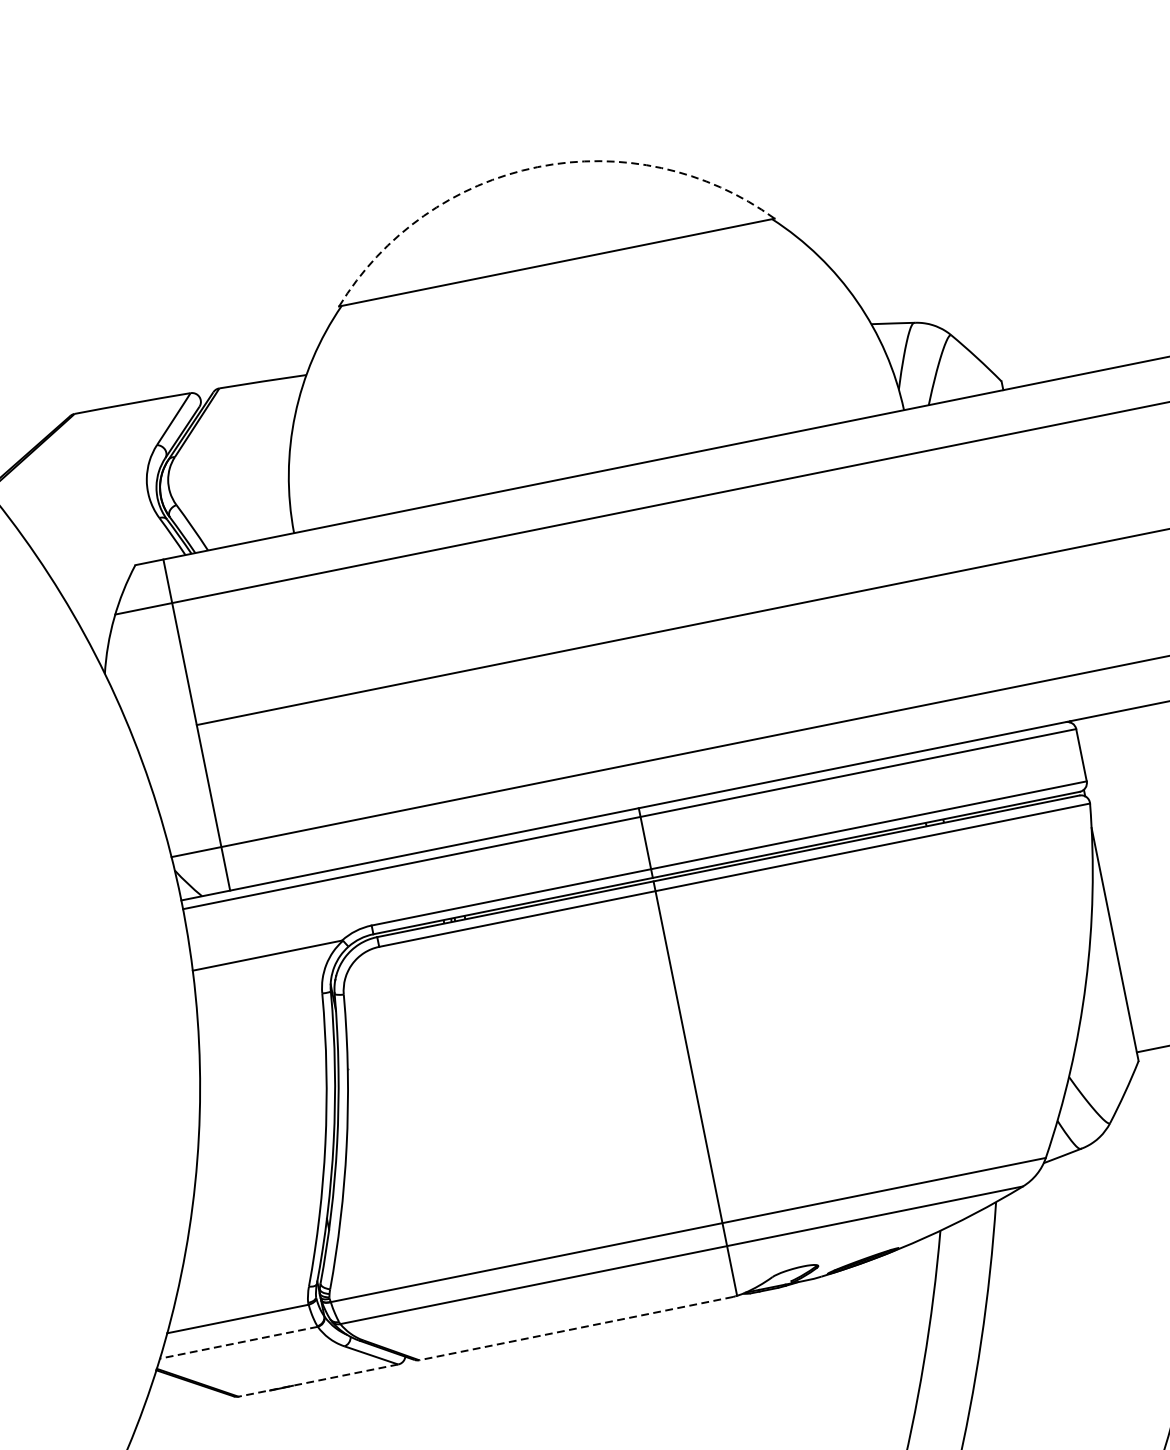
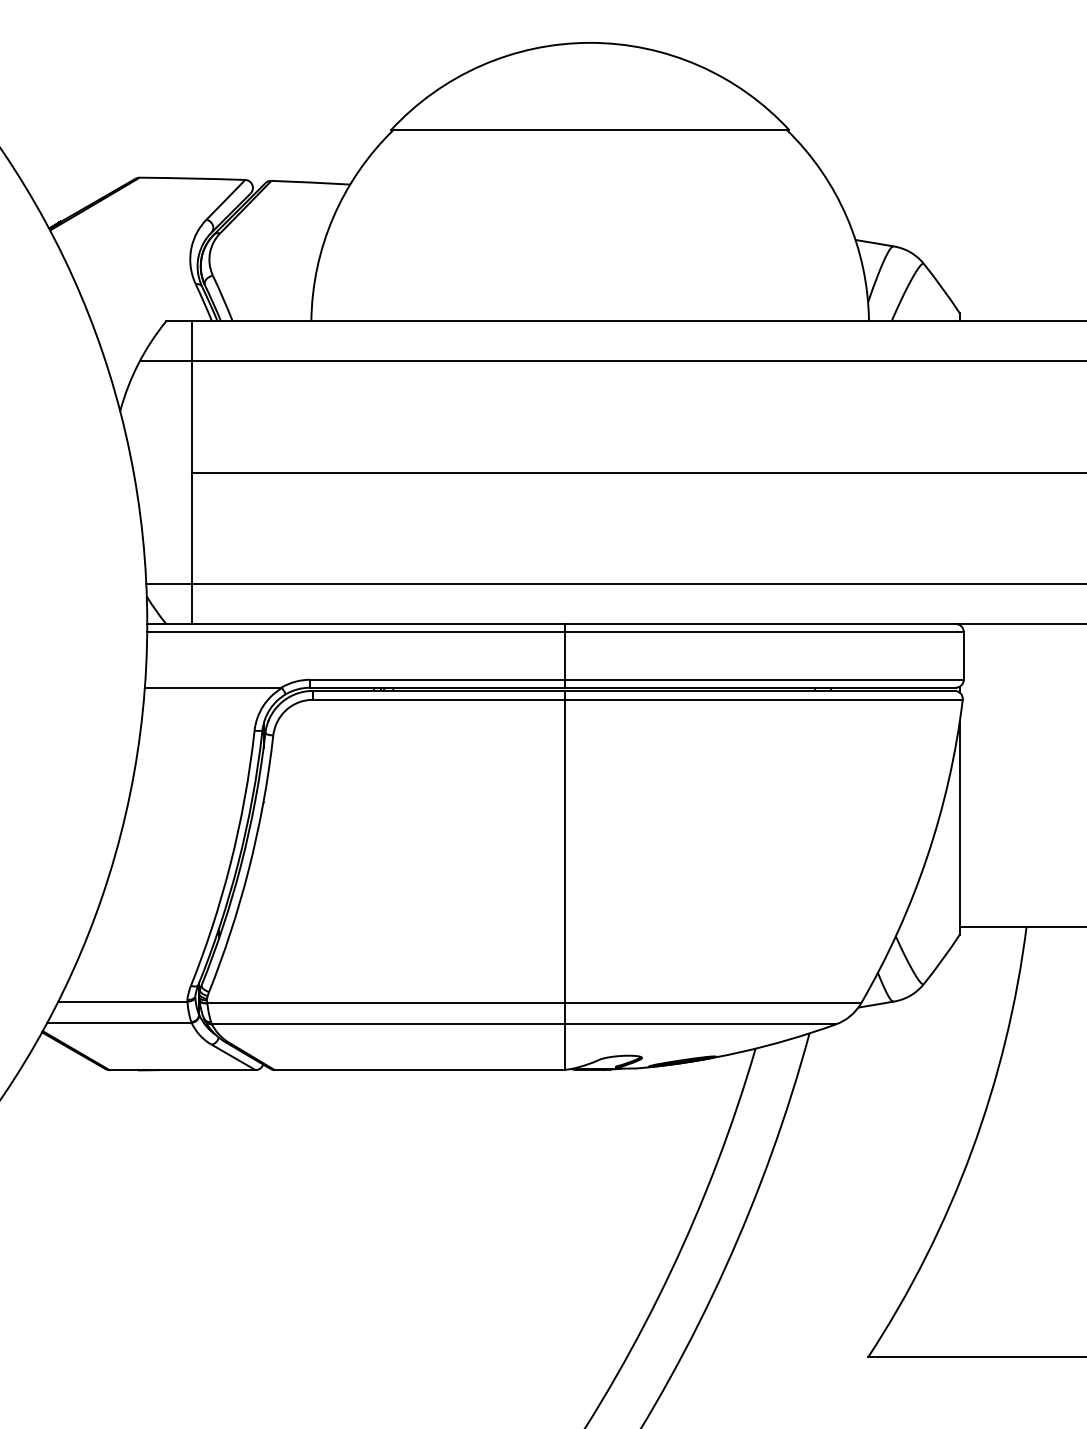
arc: (537, 166) -> (590, 42), dashed -> solid
line: (575, 1329) -> (417, 1070), dashed -> solid
line: (237, 1342) -> (118, 1022), dashed -> solid
line: (318, 1381) -> (182, 1070), dashed -> solid

